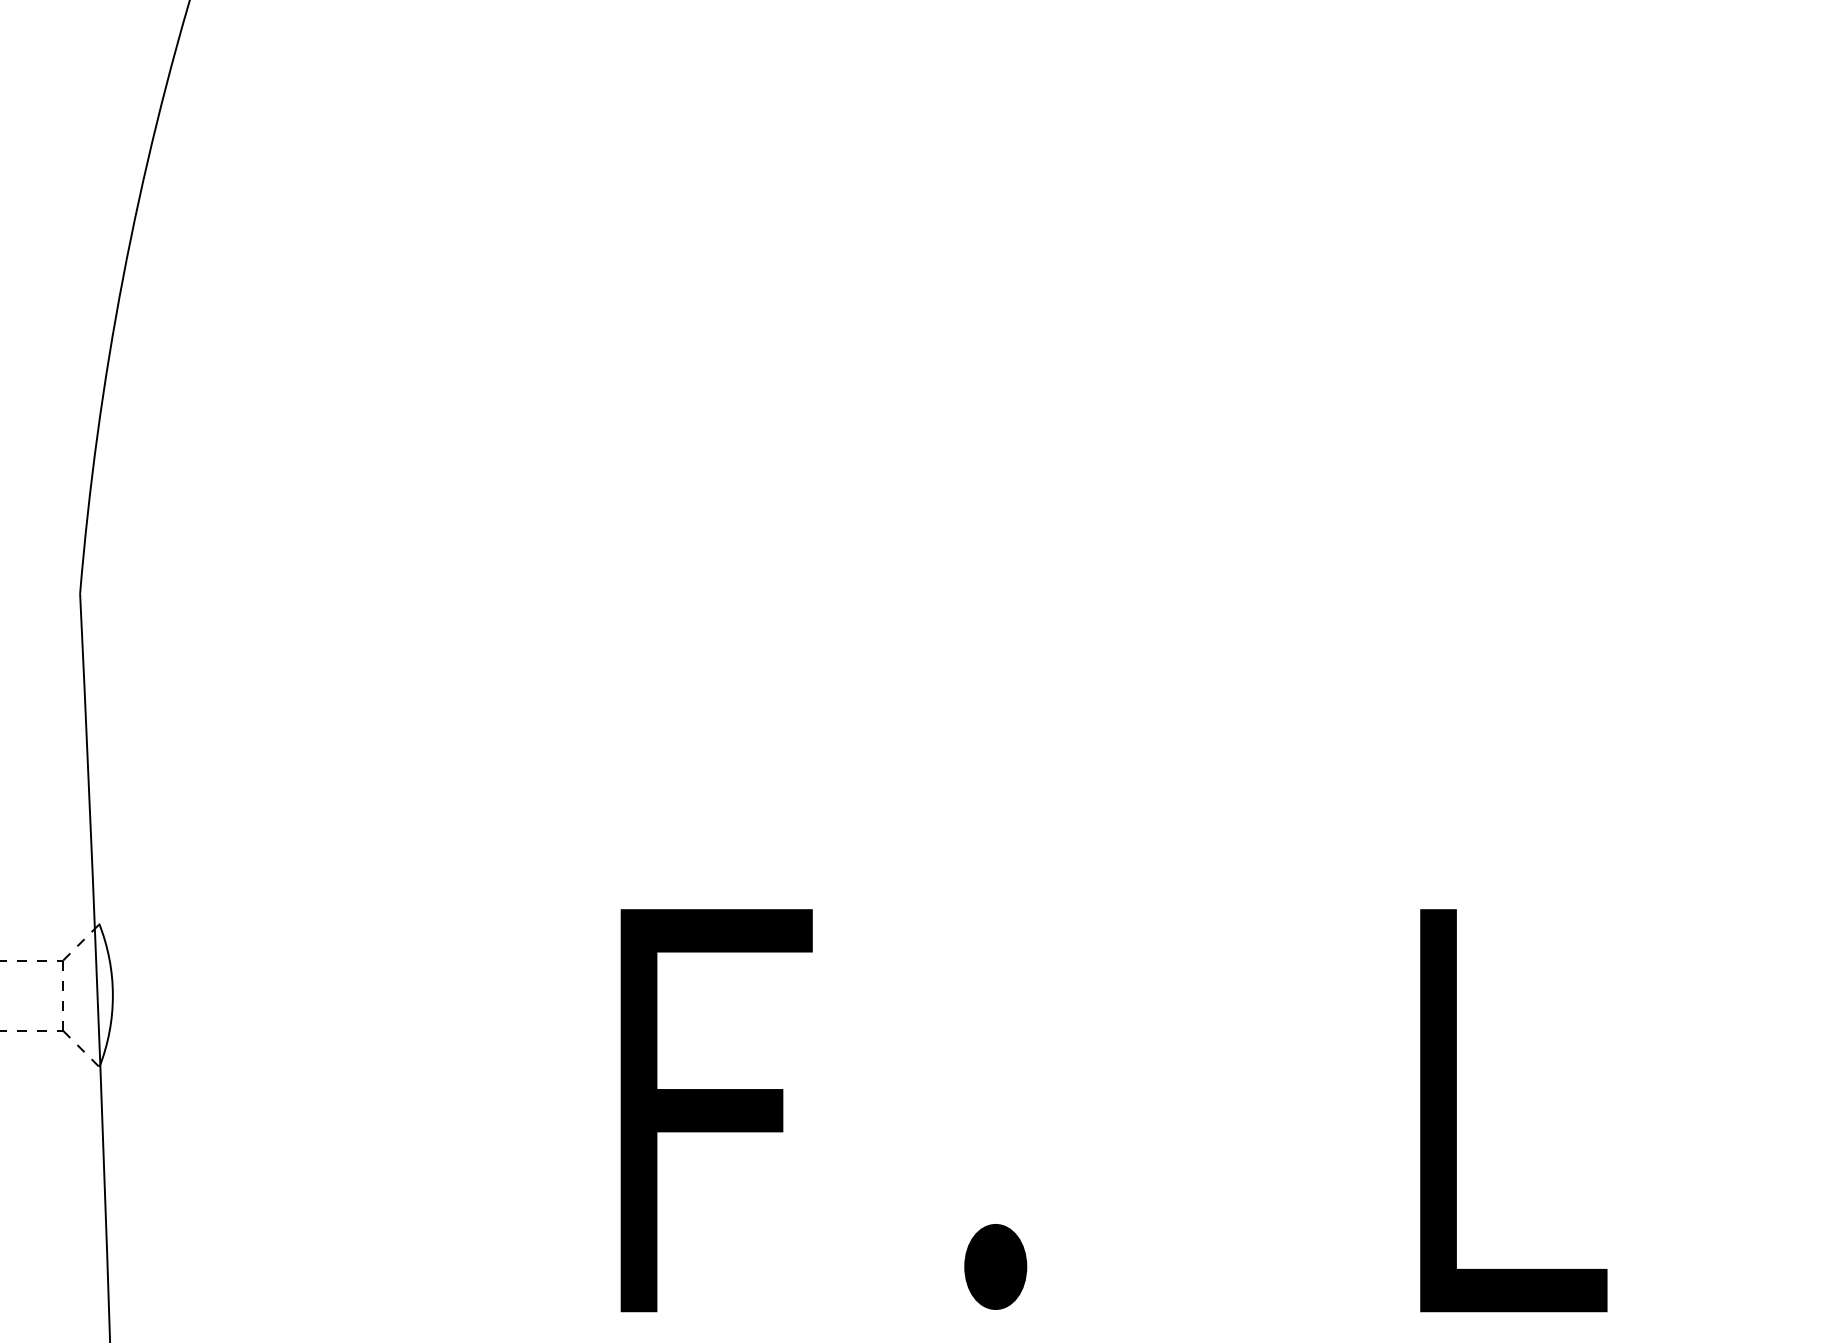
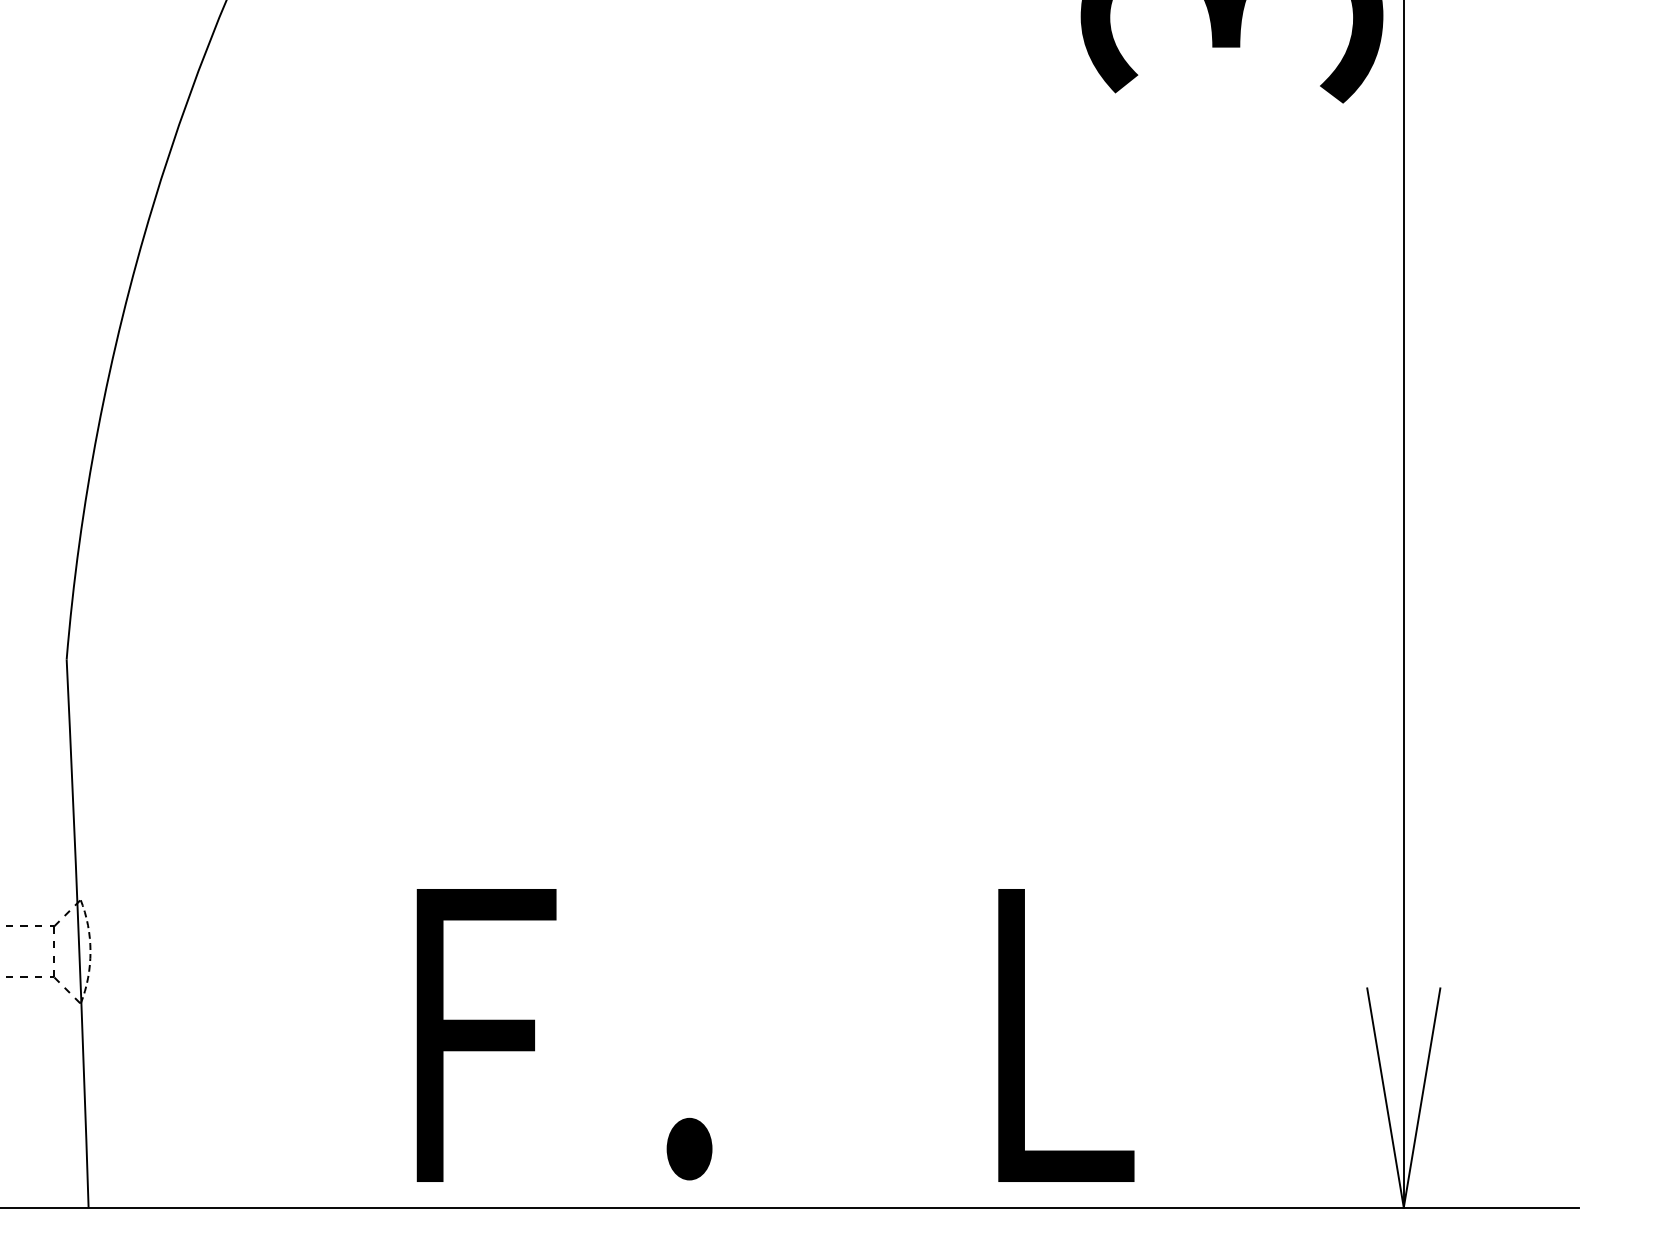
arc: (112, 995) -> (90, 951), solid -> dashed
text: (1113, 1110) -> (775, 1035), moved

